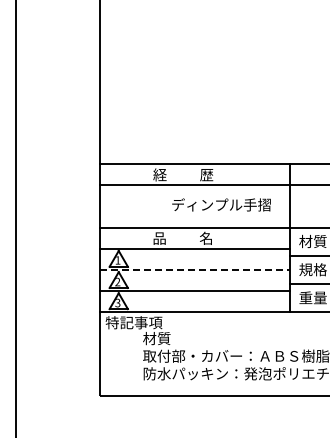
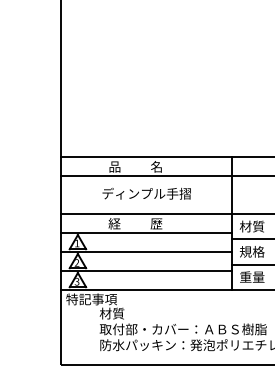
text: (183, 174) -> (135, 166), 経          歴 -> 品          名
text: (221, 204) -> (146, 193), moved
text: (182, 237) -> (135, 222), 品          名 -> 経          歴
line: (195, 269) -> (146, 251), dashed -> solid

